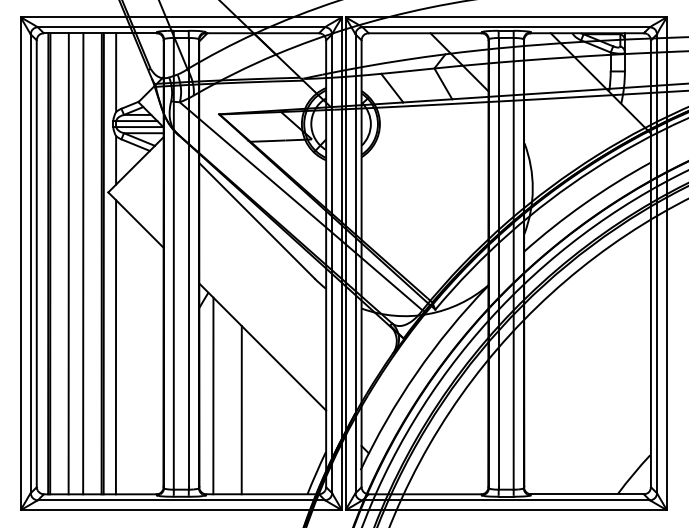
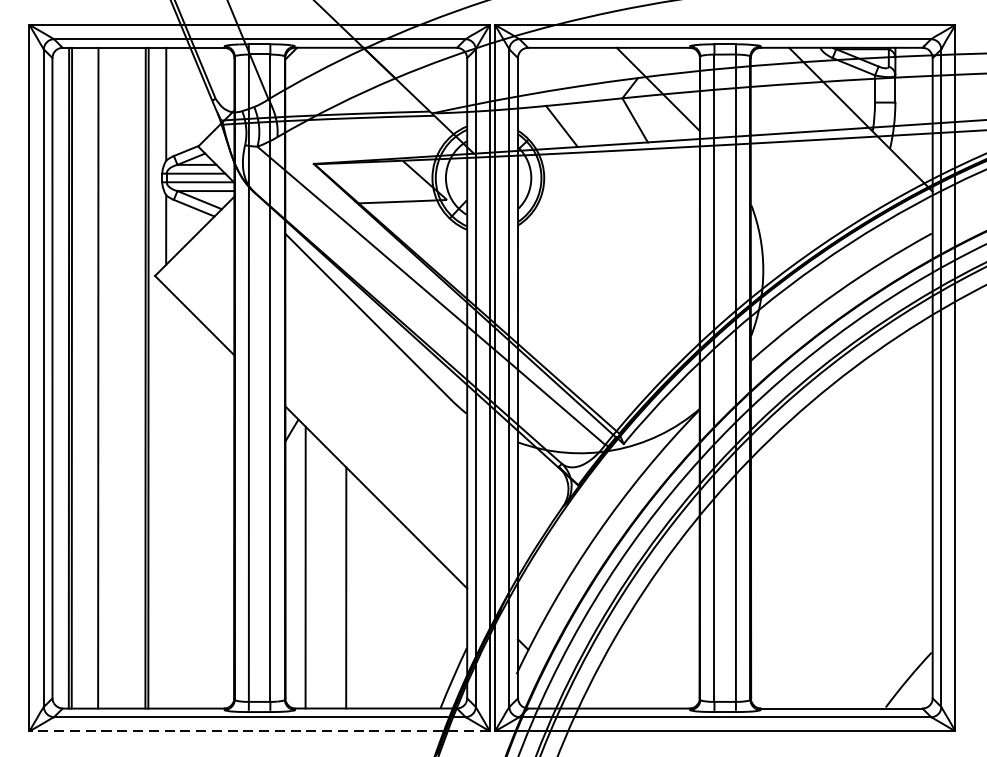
line: (83, 263) -> (119, 377), removed
line: (115, 347) -> (165, 498), removed
line: (181, 510) -> (259, 731), solid -> dashed

